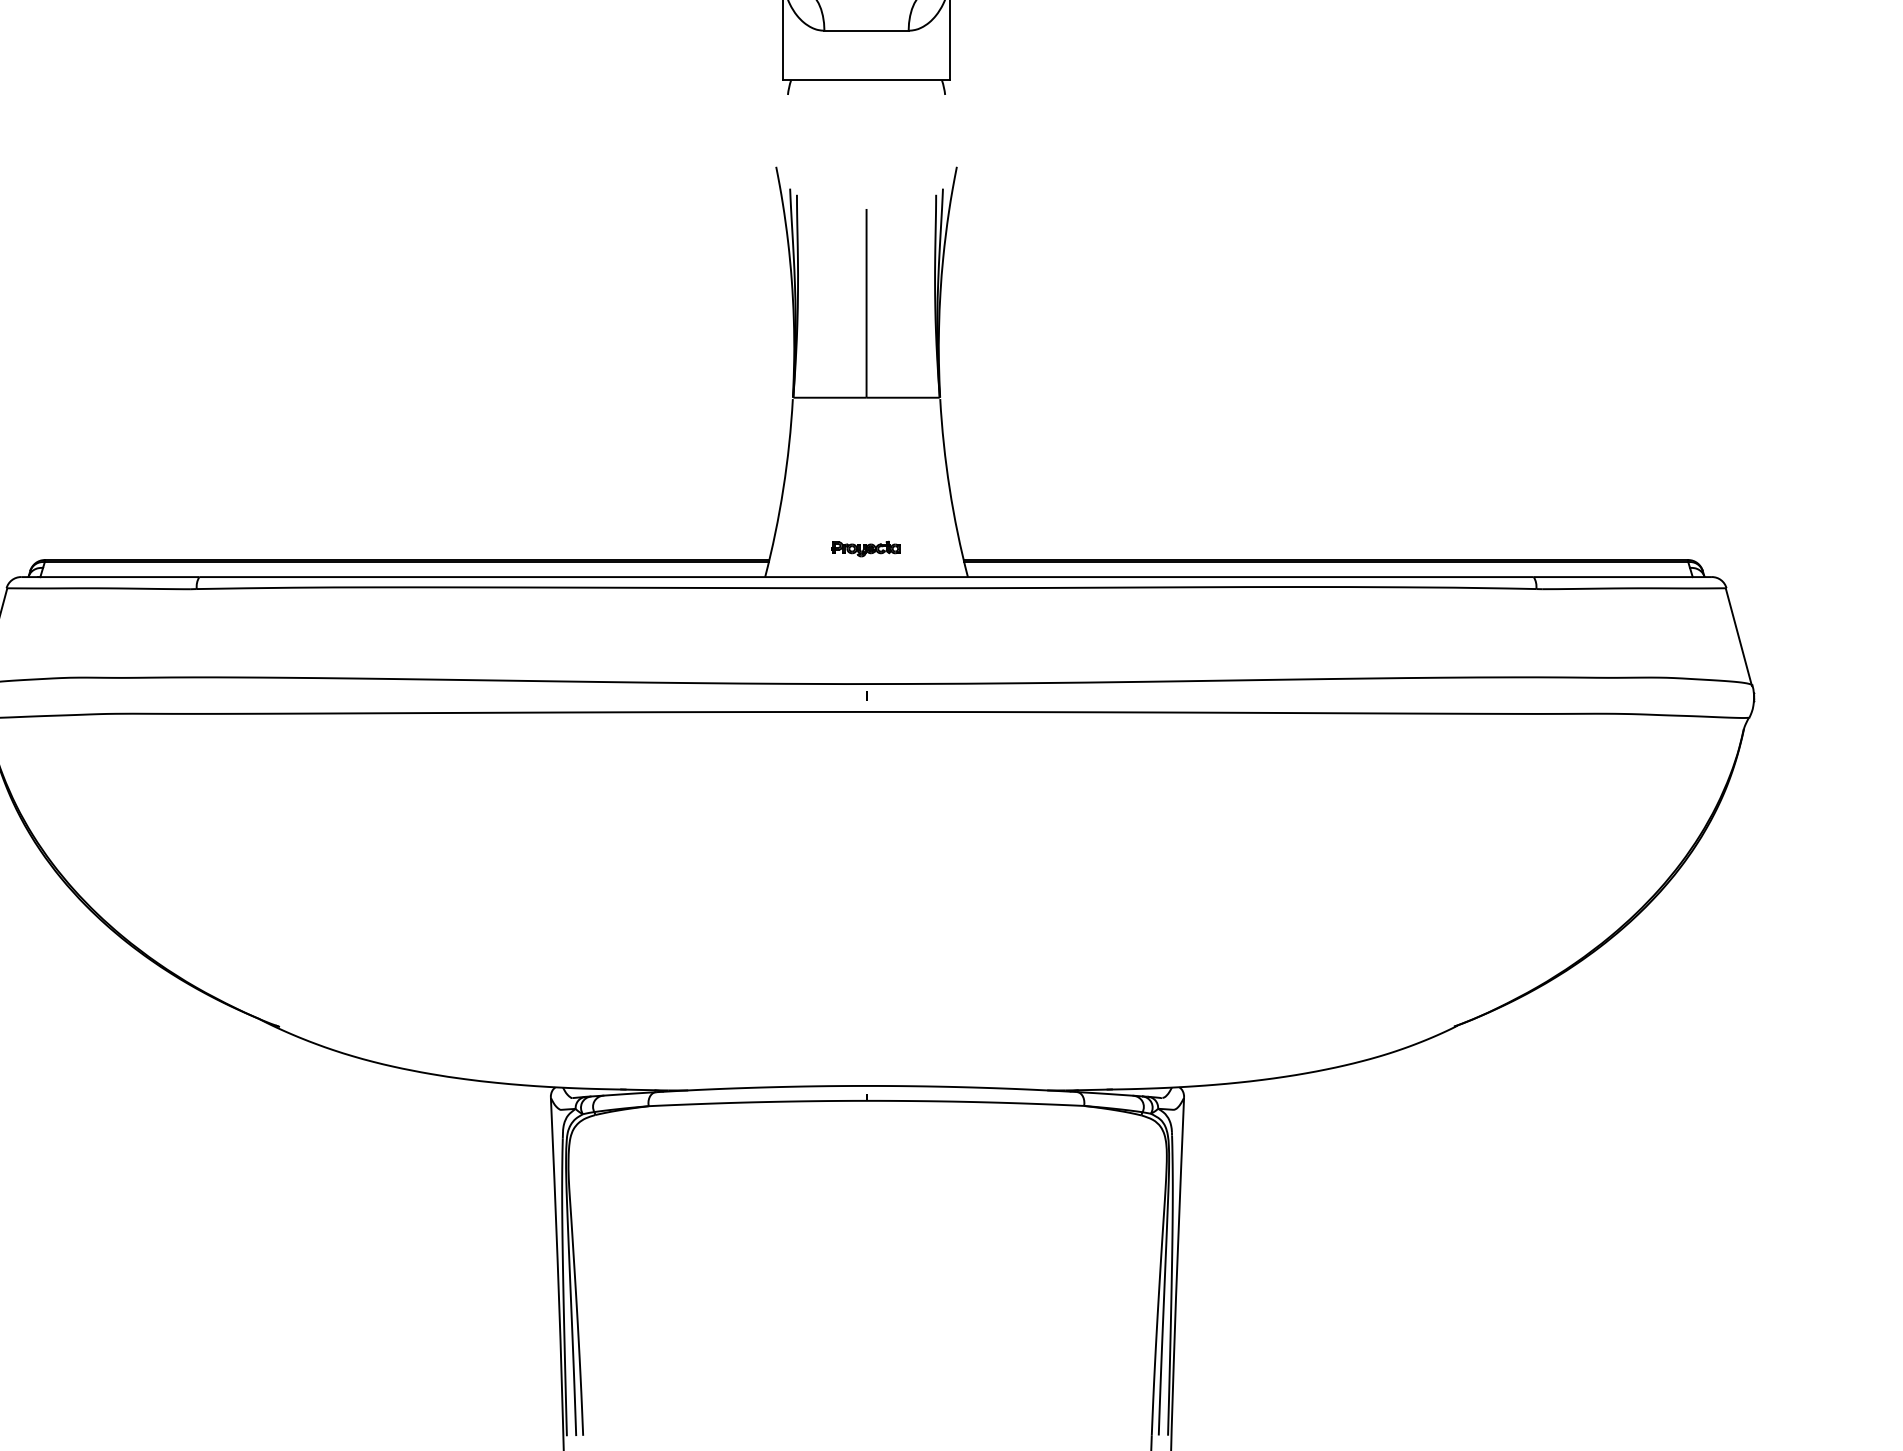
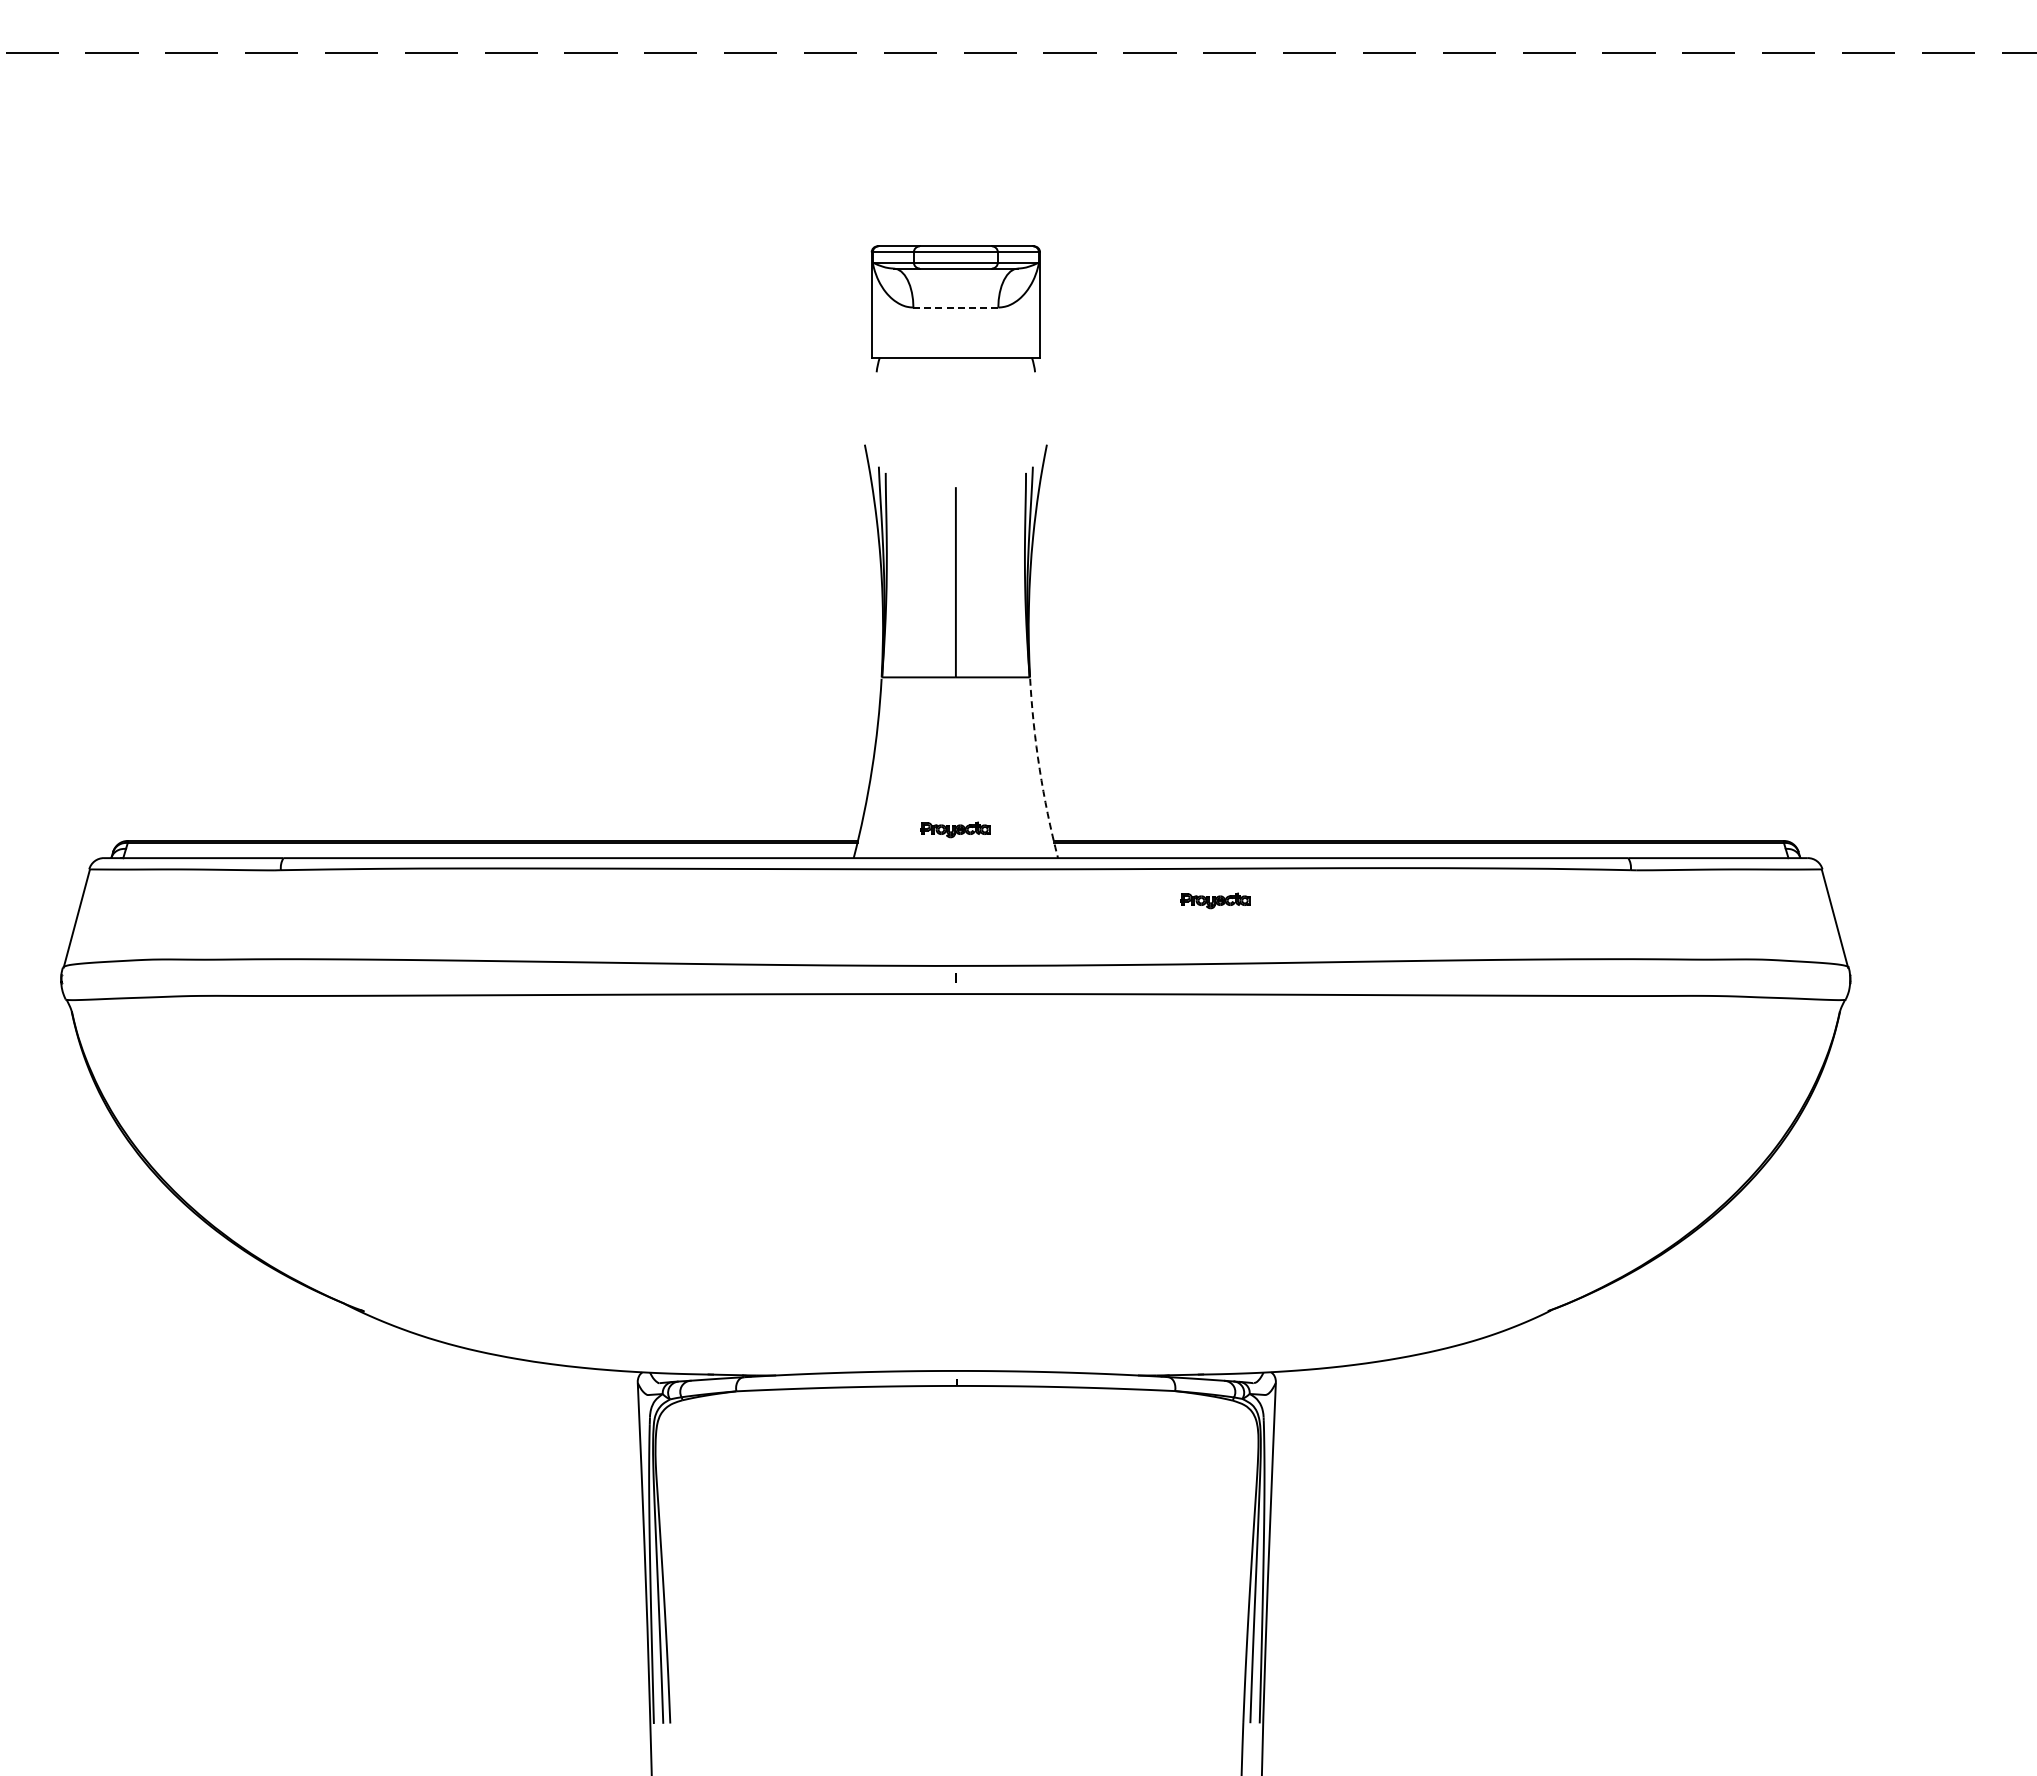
line: (866, 30) -> (955, 307), solid -> dashed
arc: (949, 489) -> (1039, 769), solid -> dashed
part: (1124, 619) -> (1215, 900), added

